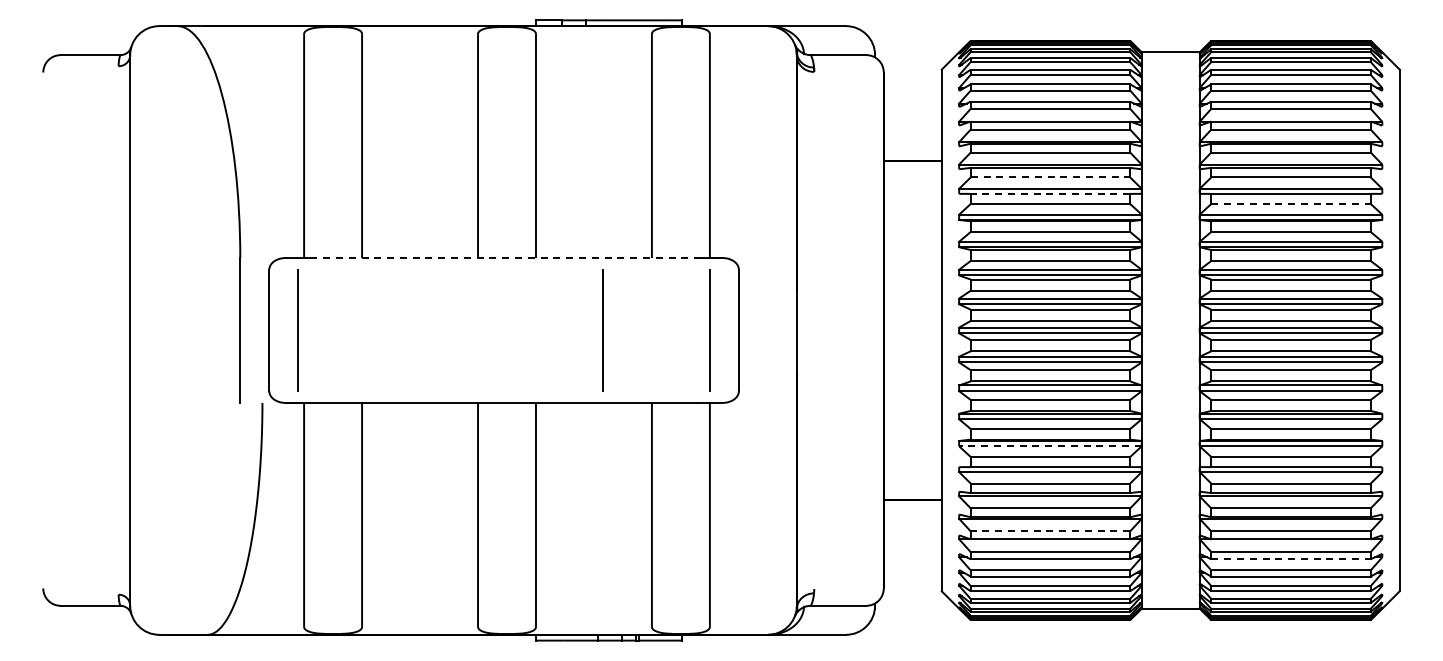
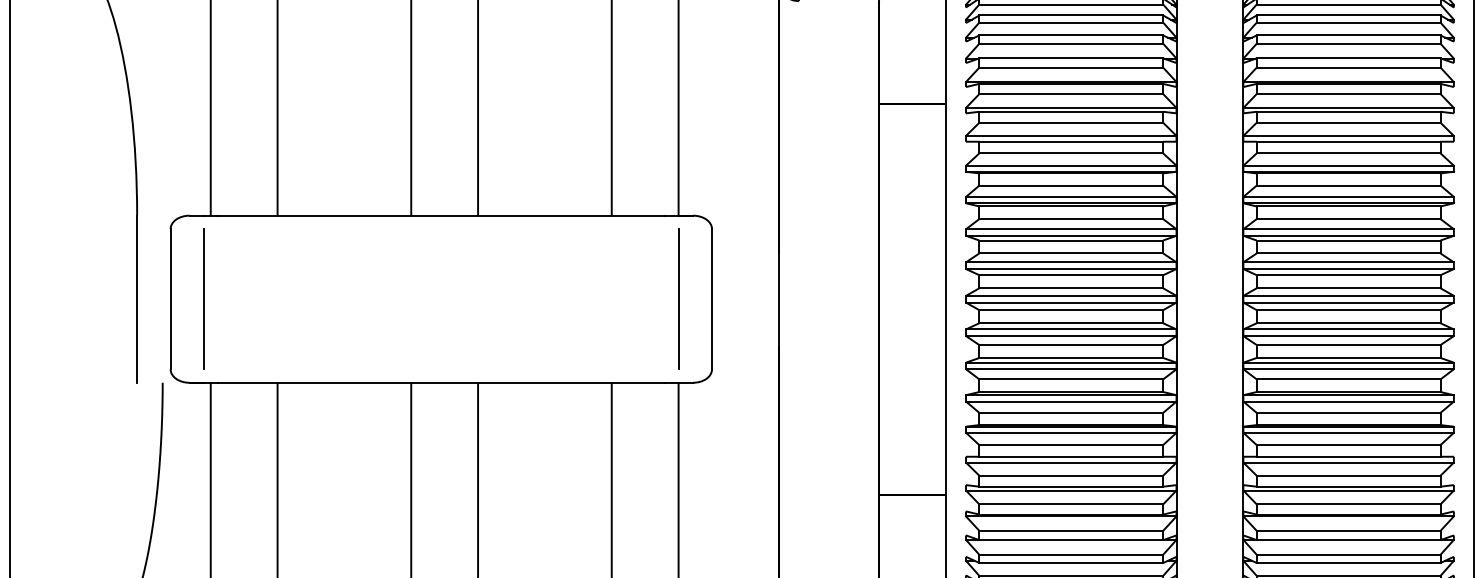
line: (1050, 177) -> (1071, 122), dashed -> solid
line: (1050, 193) -> (1071, 141), dashed -> solid
line: (1291, 203) -> (1349, 152), dashed -> solid
line: (504, 258) -> (441, 216), dashed -> solid
line: (602, 330) -> (554, 299), removed
line: (1049, 446) -> (1070, 433), dashed -> solid
line: (1050, 531) -> (1071, 531), dashed -> solid
line: (1291, 559) -> (1349, 563), dashed -> solid

